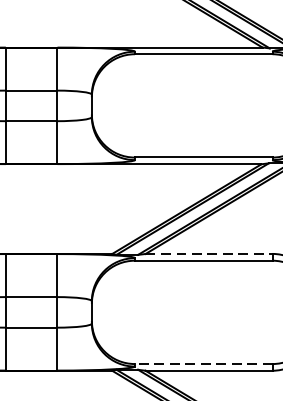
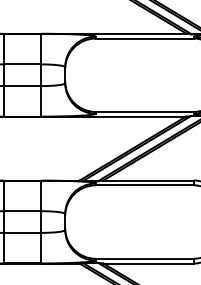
line: (210, 253) -> (149, 180), dashed -> solid
line: (203, 363) -> (144, 258), dashed -> solid

